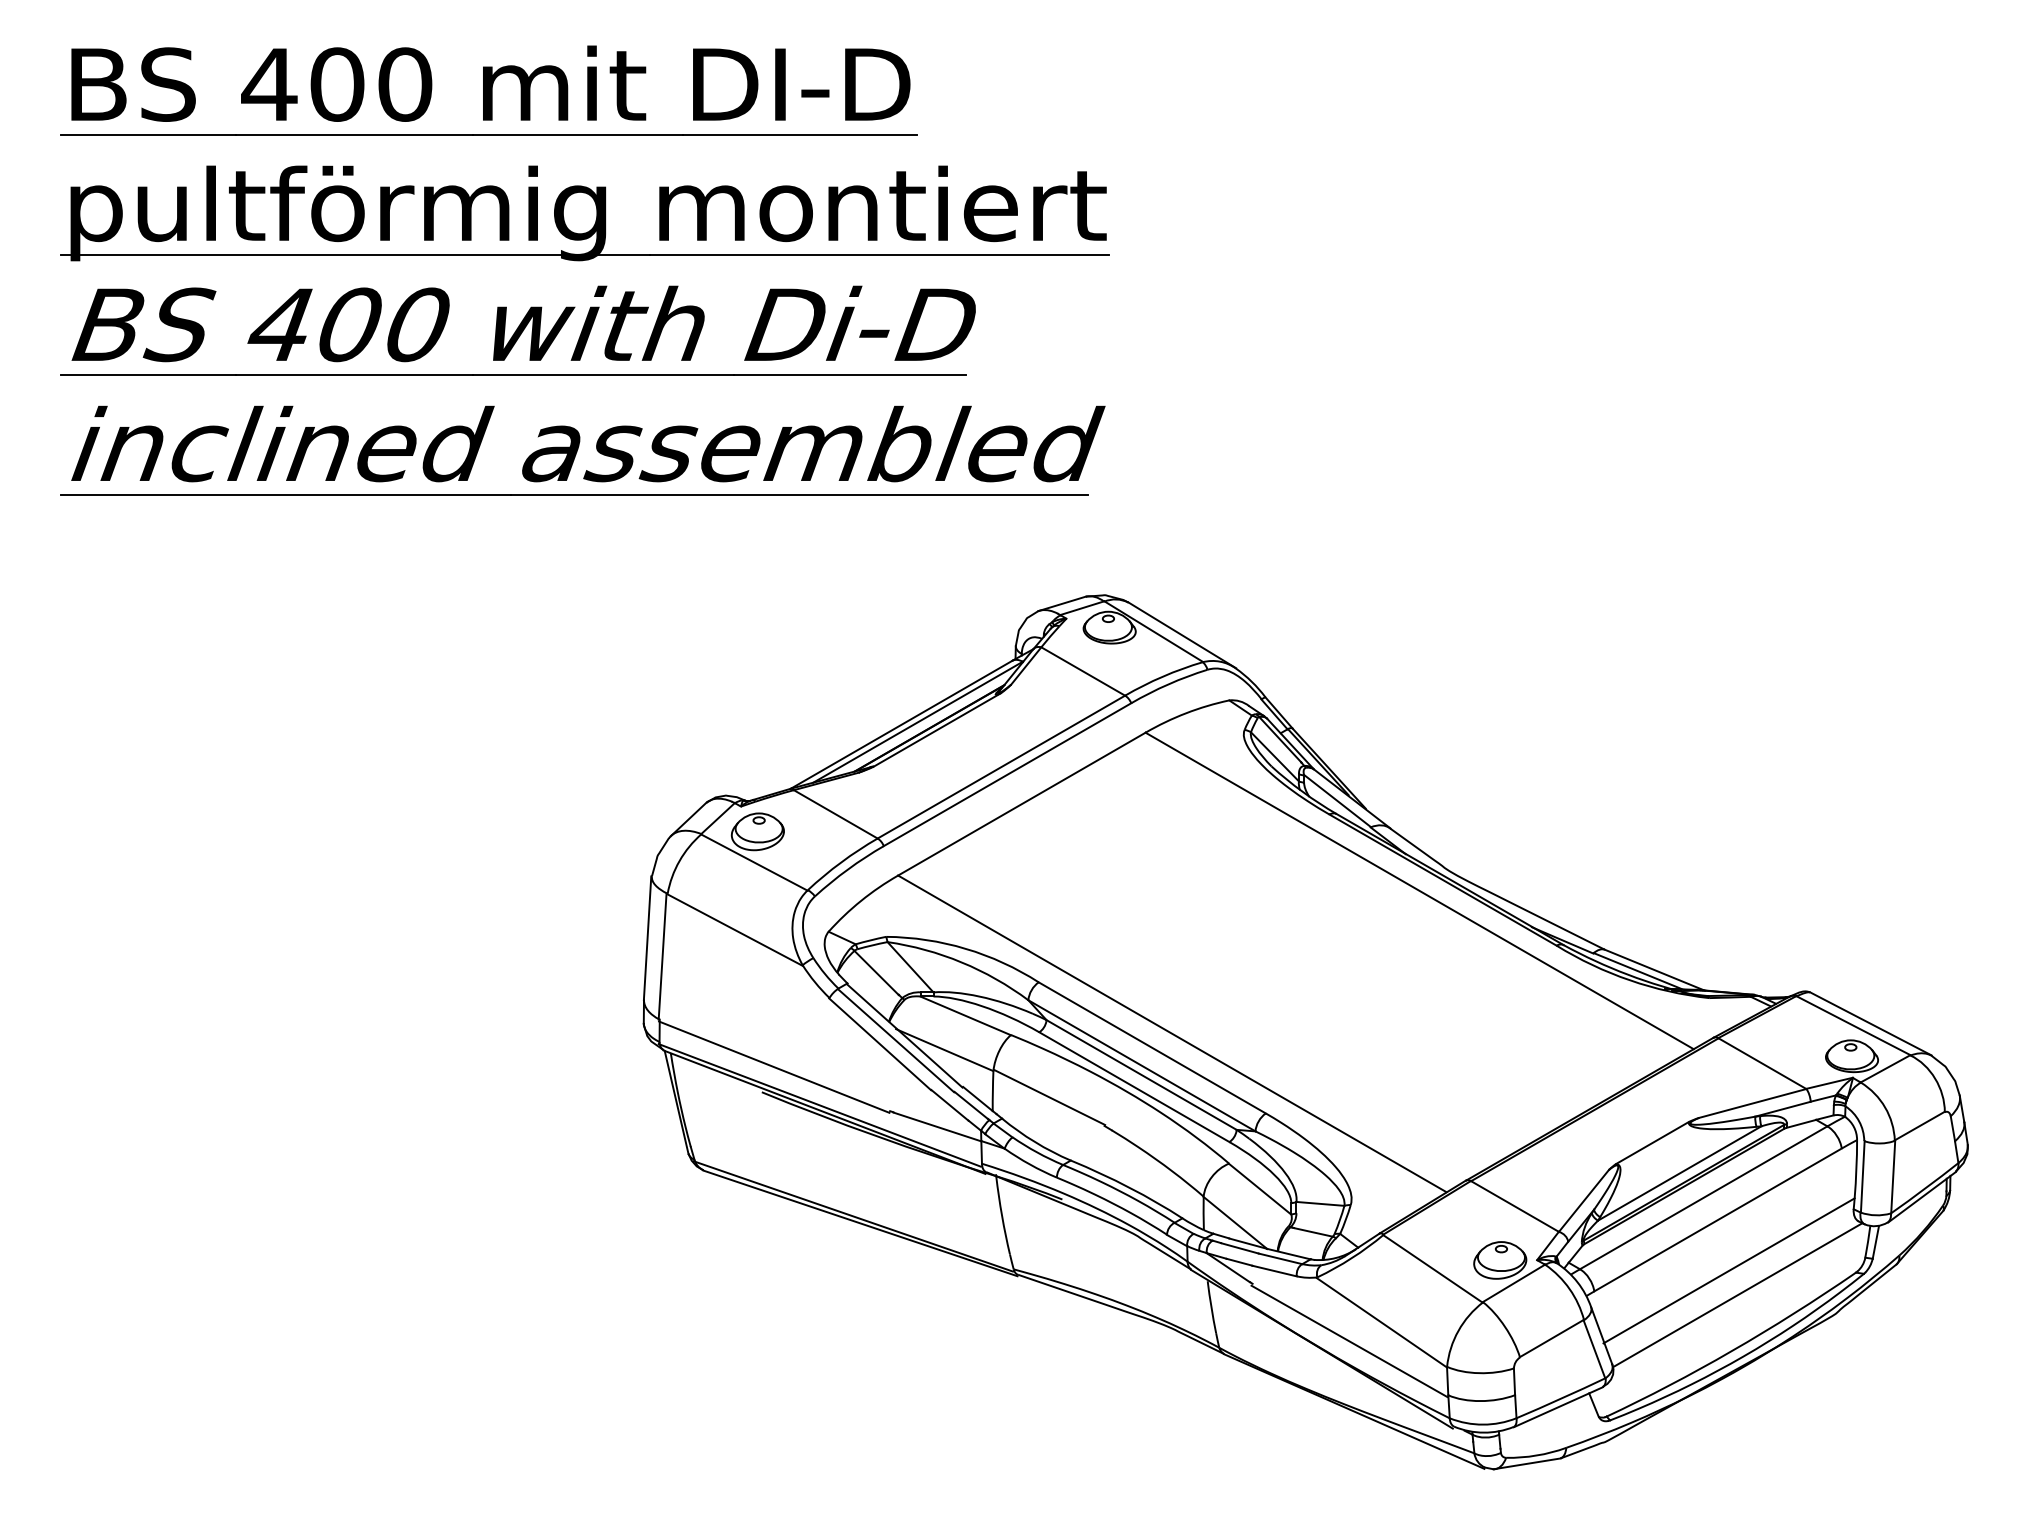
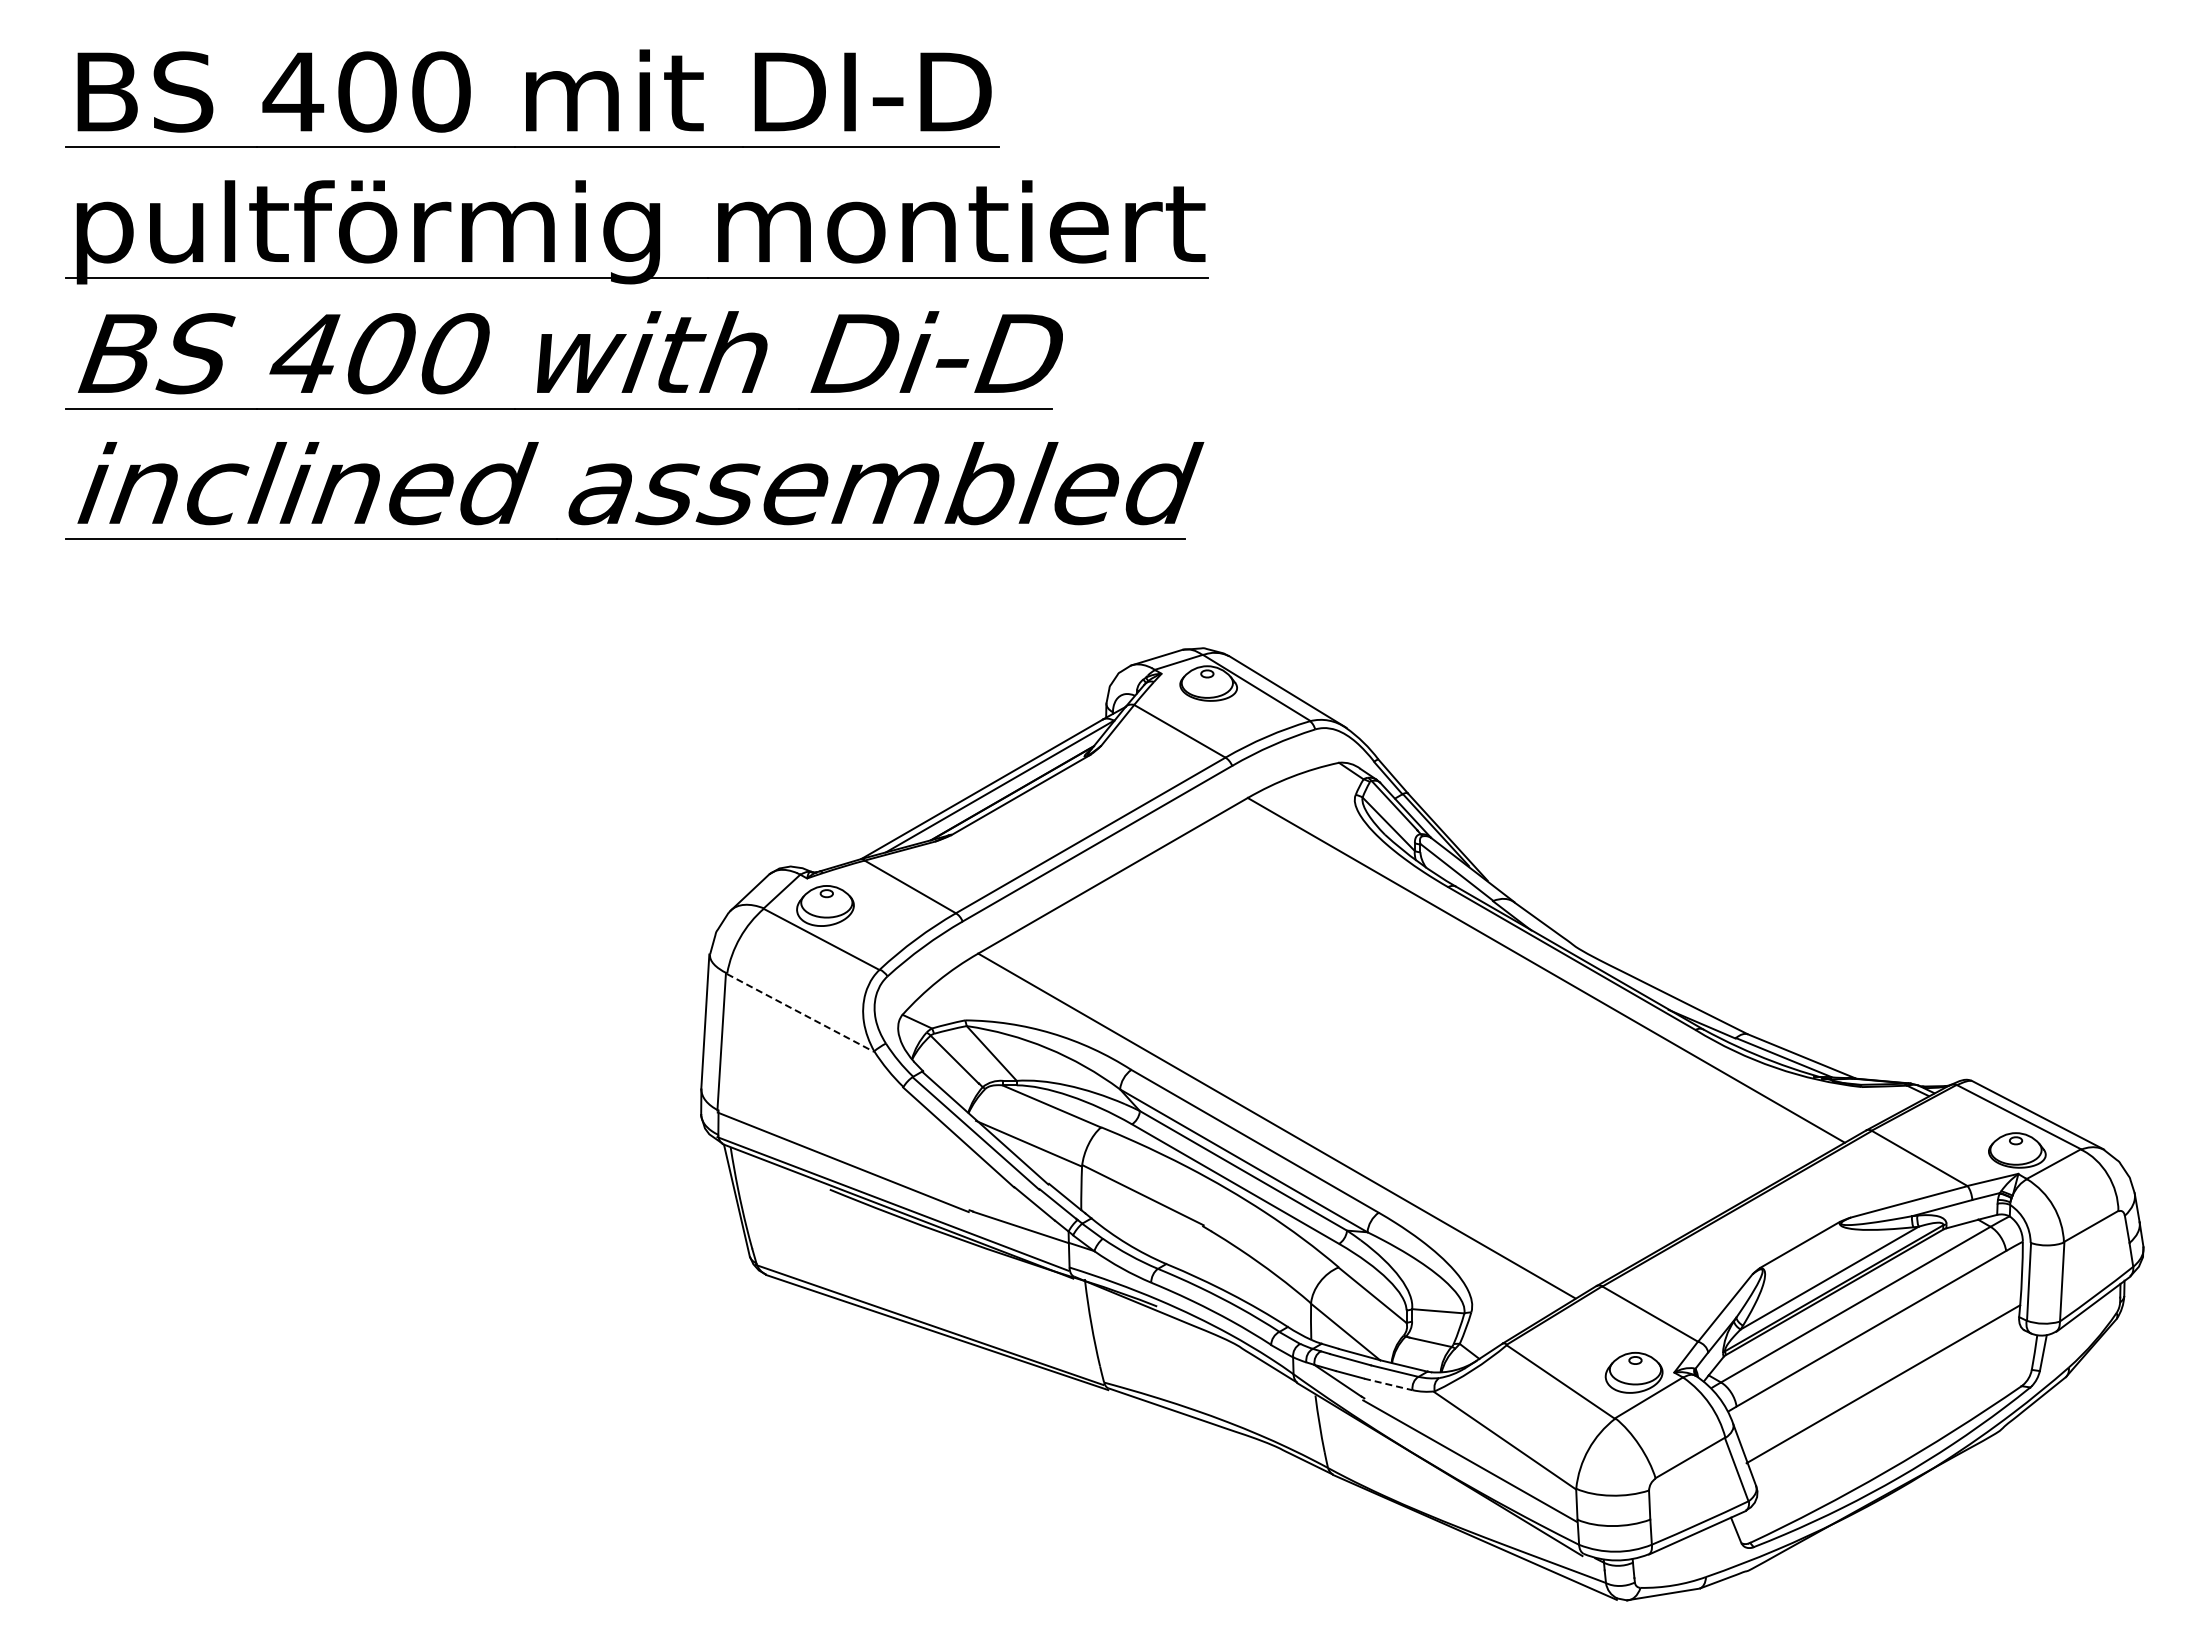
line: (734, 930) -> (800, 1013), solid -> dashed
line: (1274, 1271) -> (1388, 1384), solid -> dashed
line: (1737, 1294) -> (1892, 1410), removed

